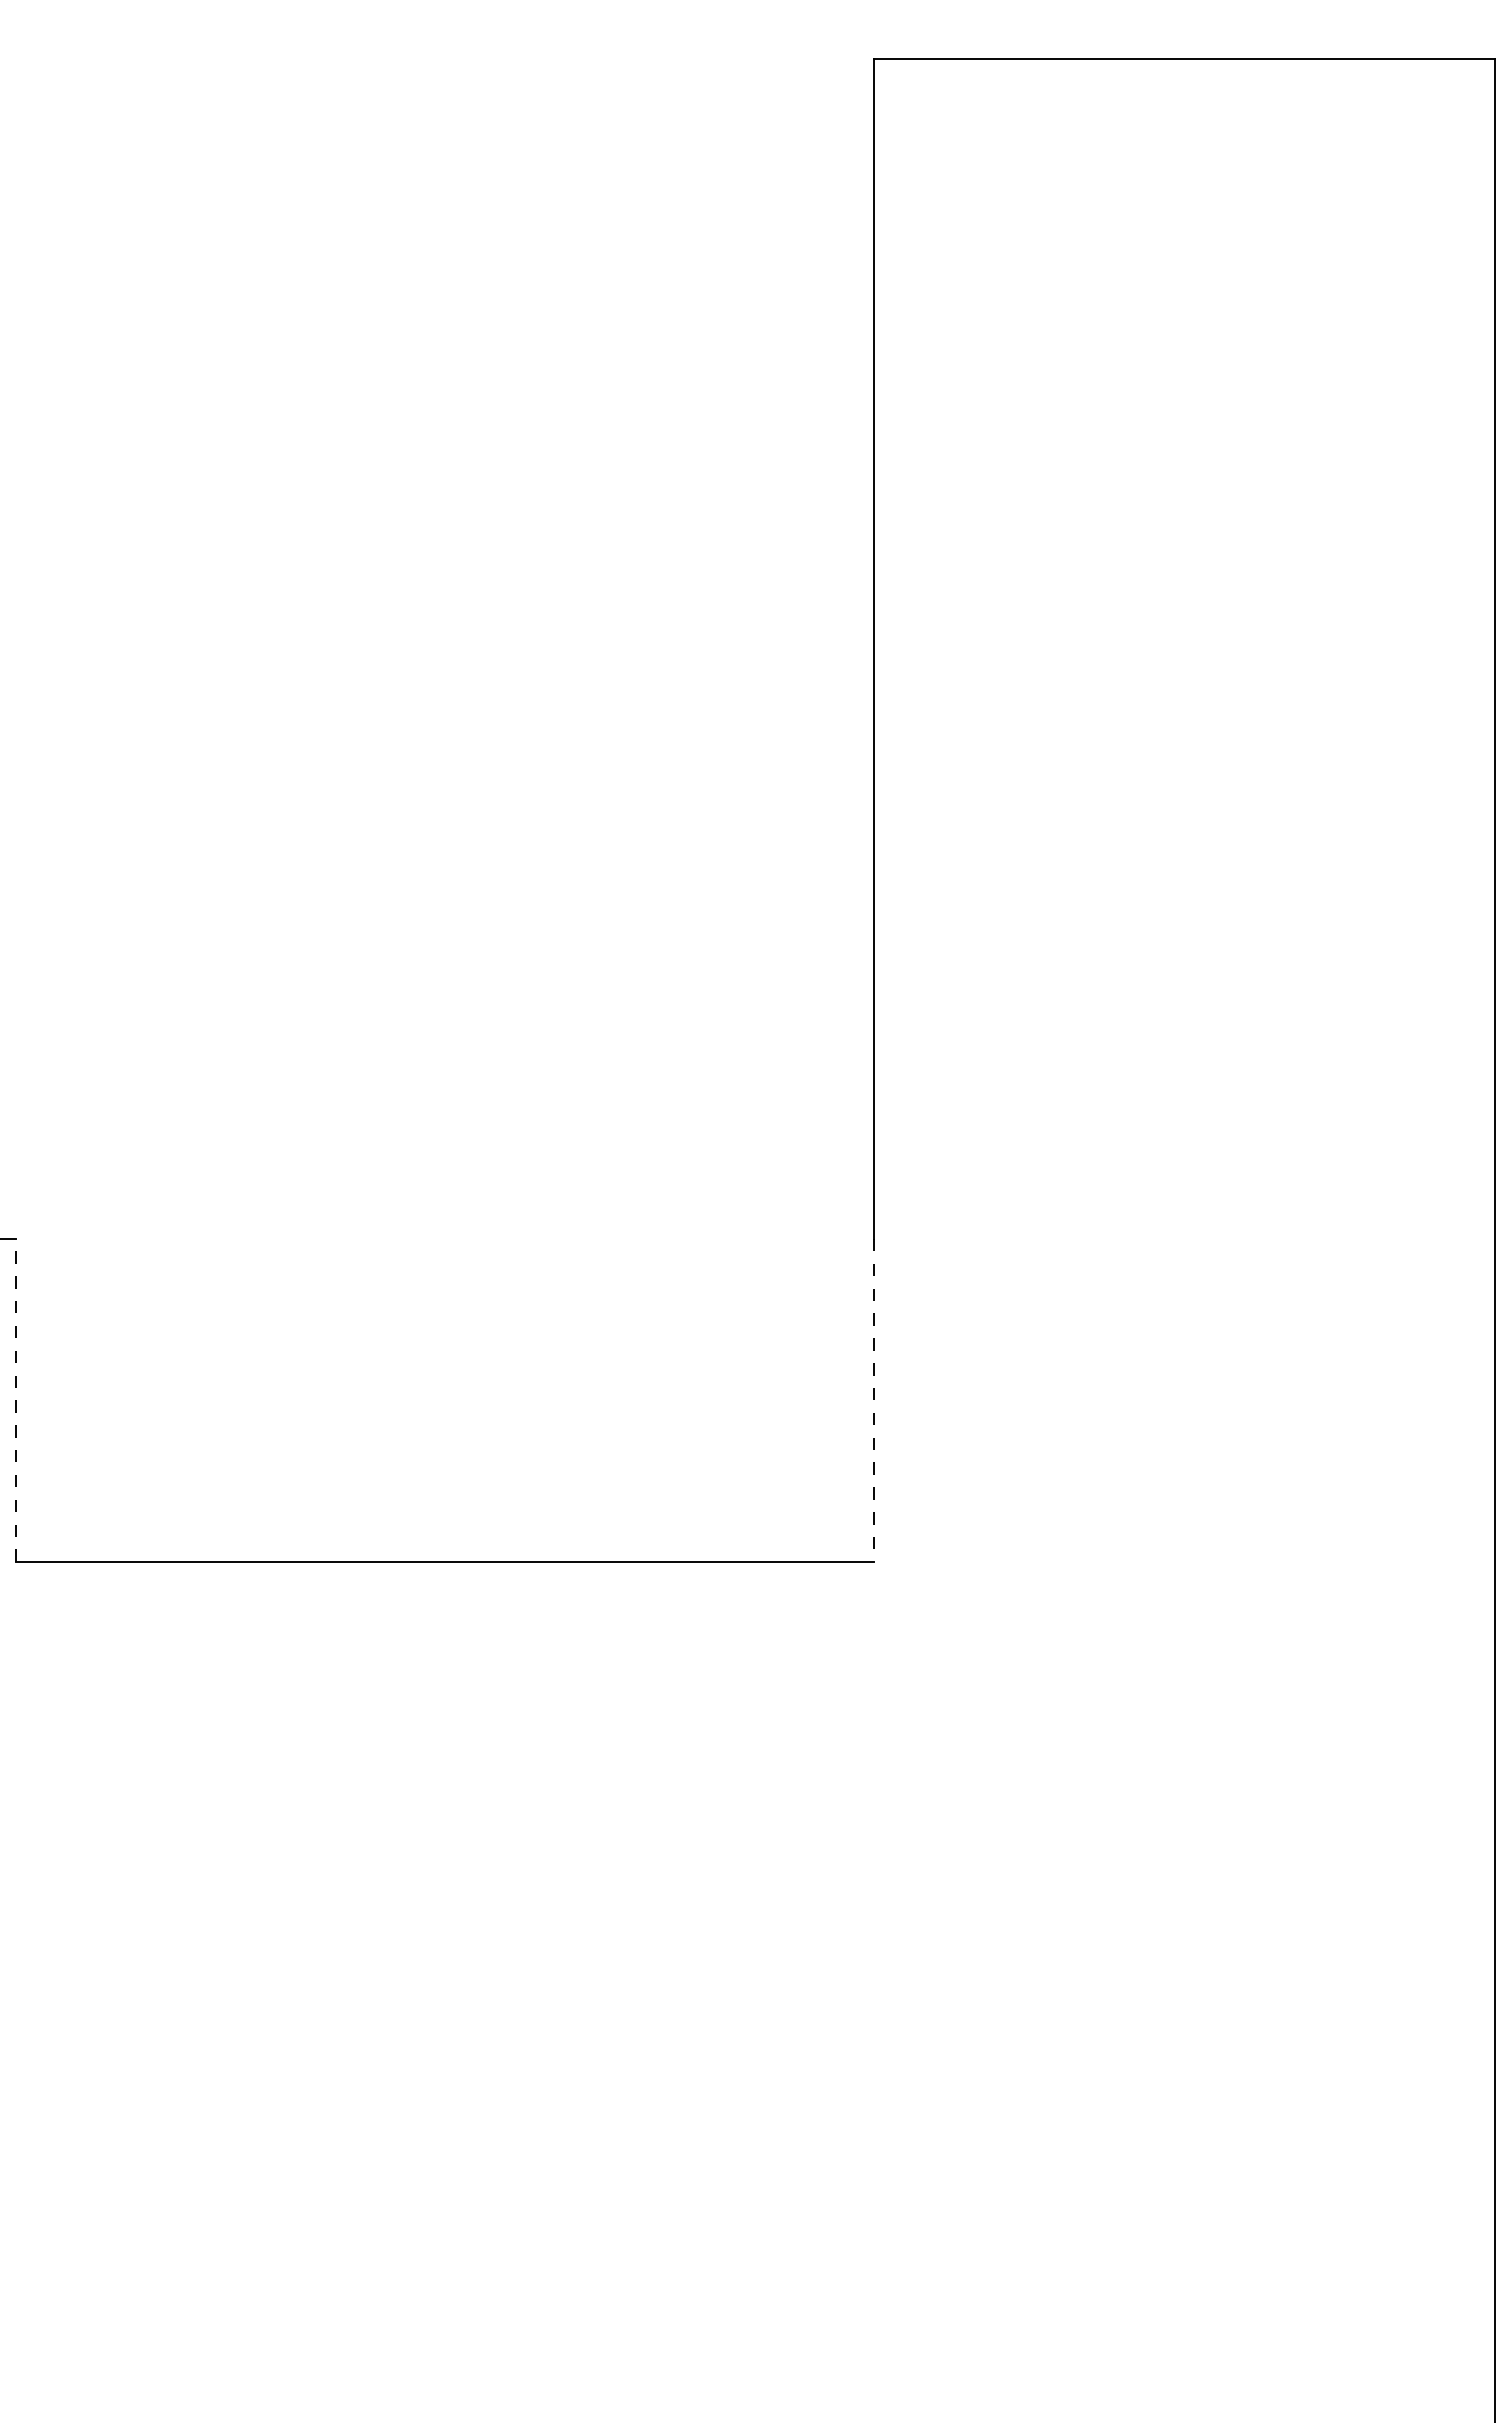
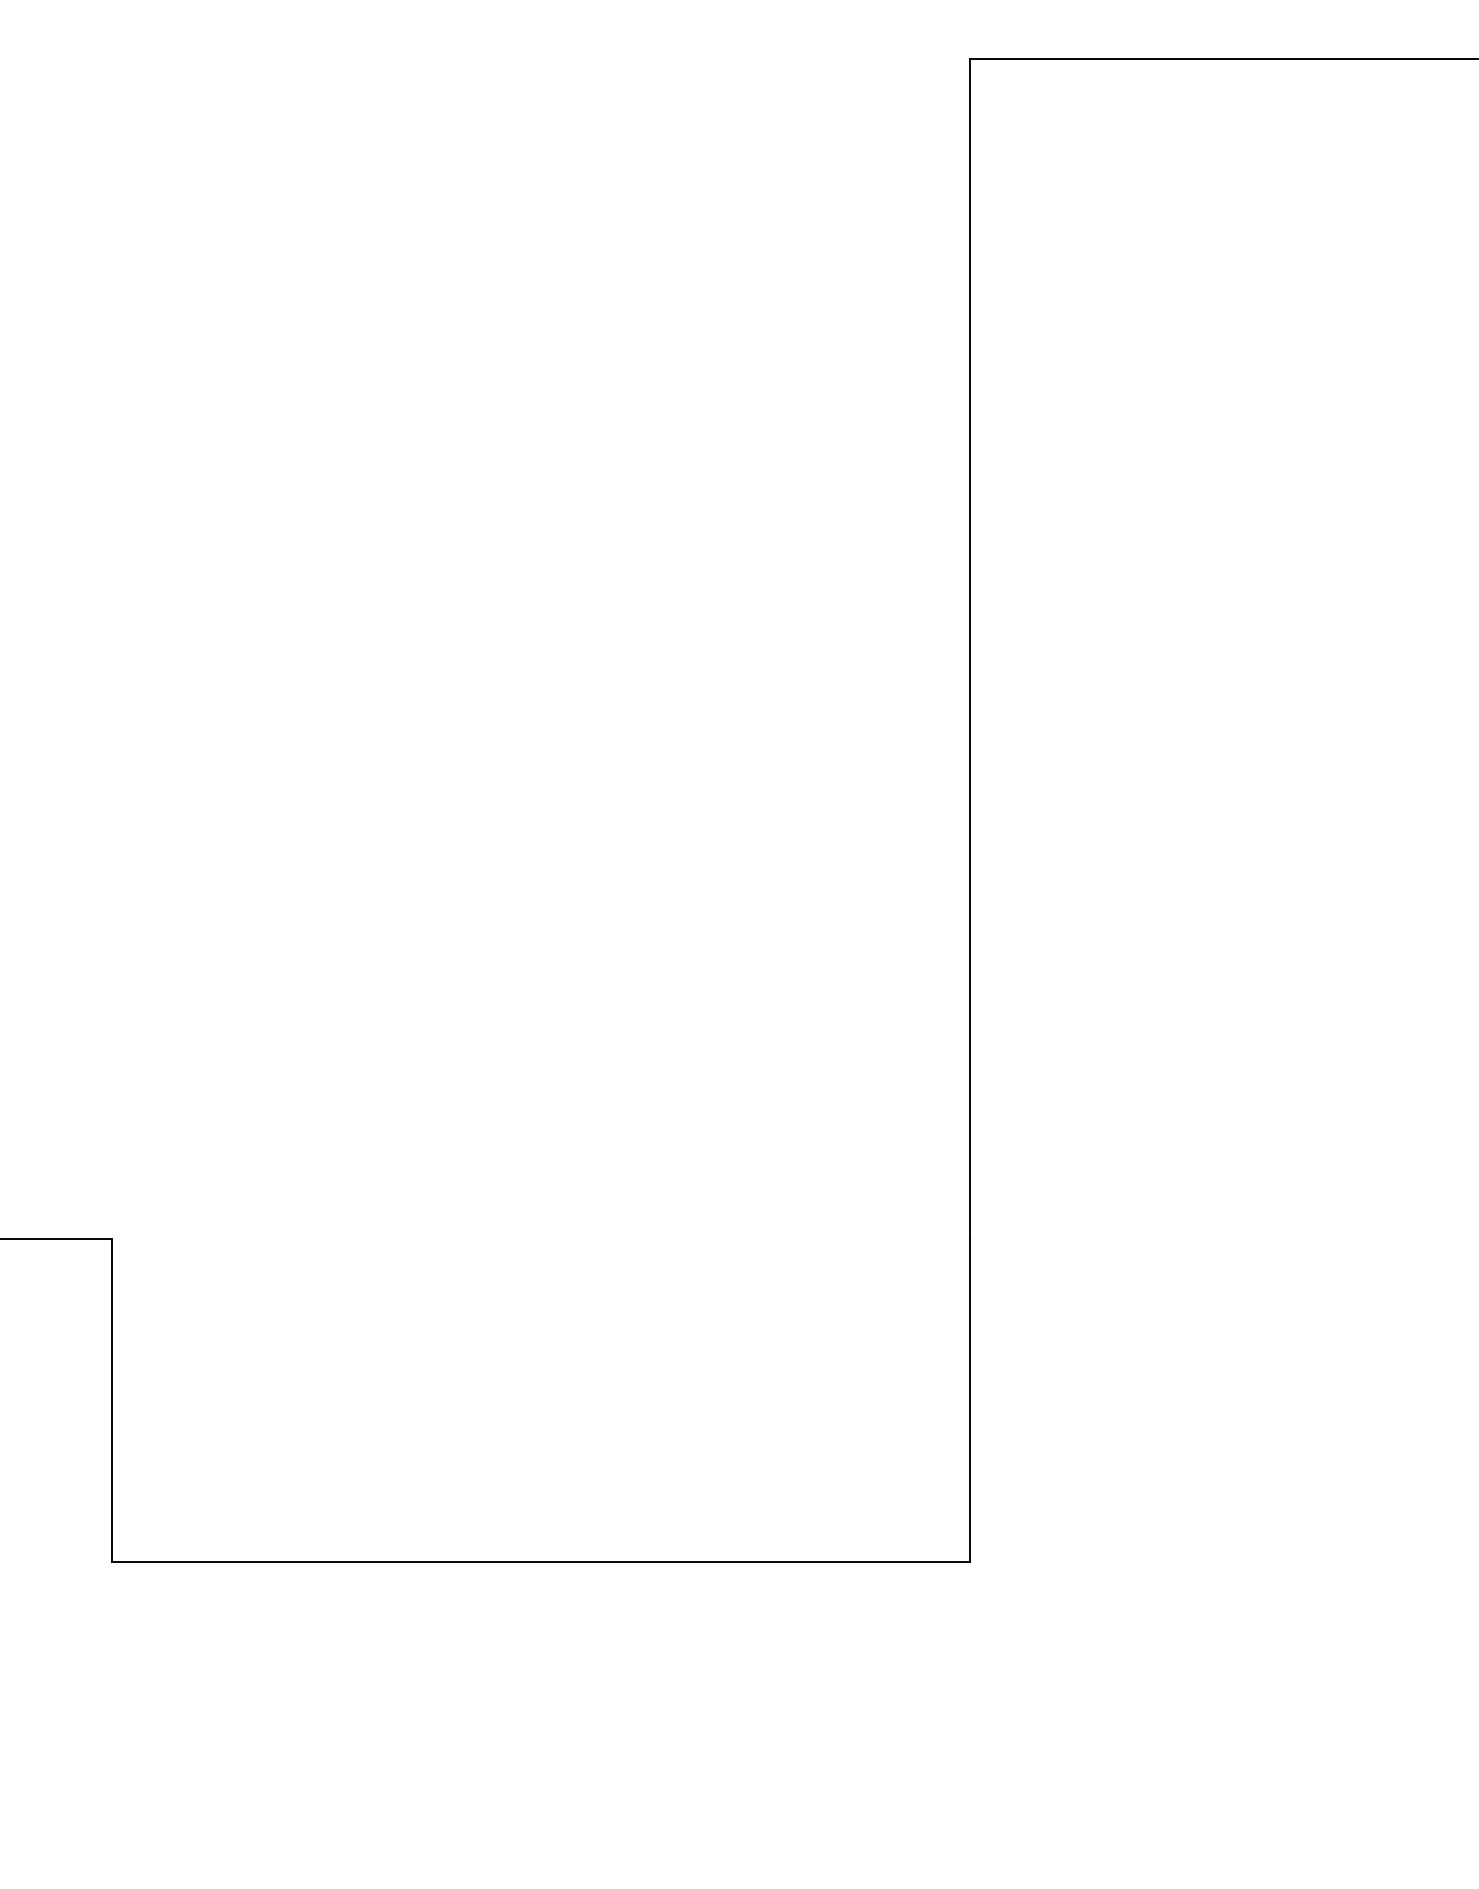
line: (16, 1400) -> (112, 1400), dashed -> solid
line: (873, 1400) -> (969, 1400), dashed -> solid

